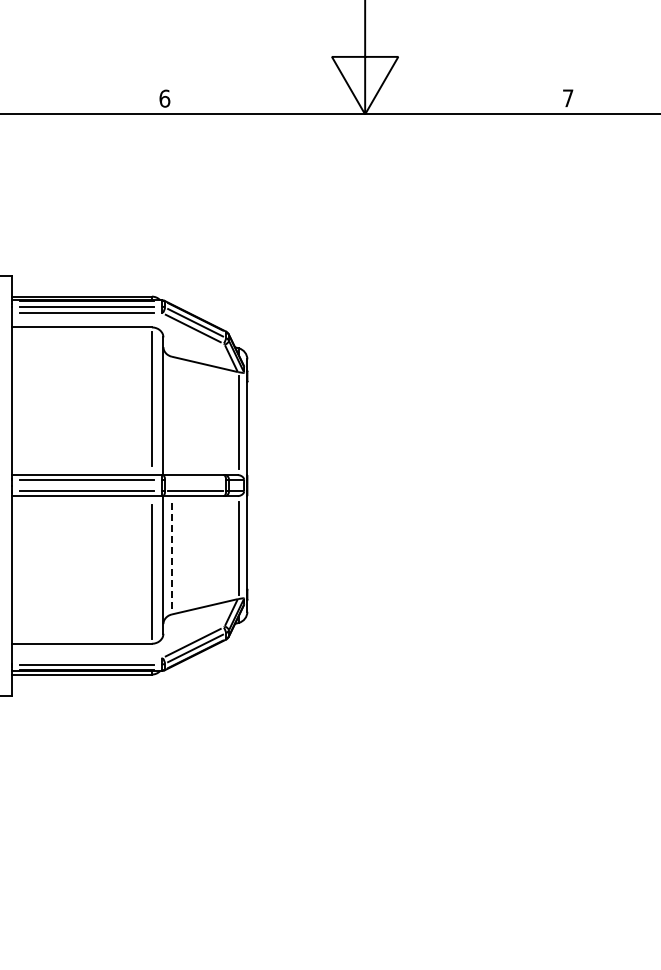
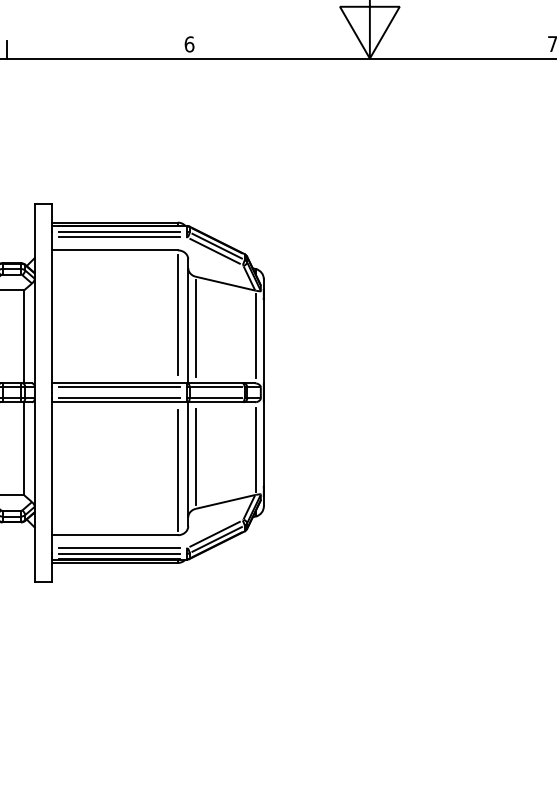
line: (171, 414) -> (195, 328), added
line: (195, 479) -> (217, 387), added
line: (171, 556) -> (195, 456), dashed -> solid
line: (86, 658) -> (118, 548), added

